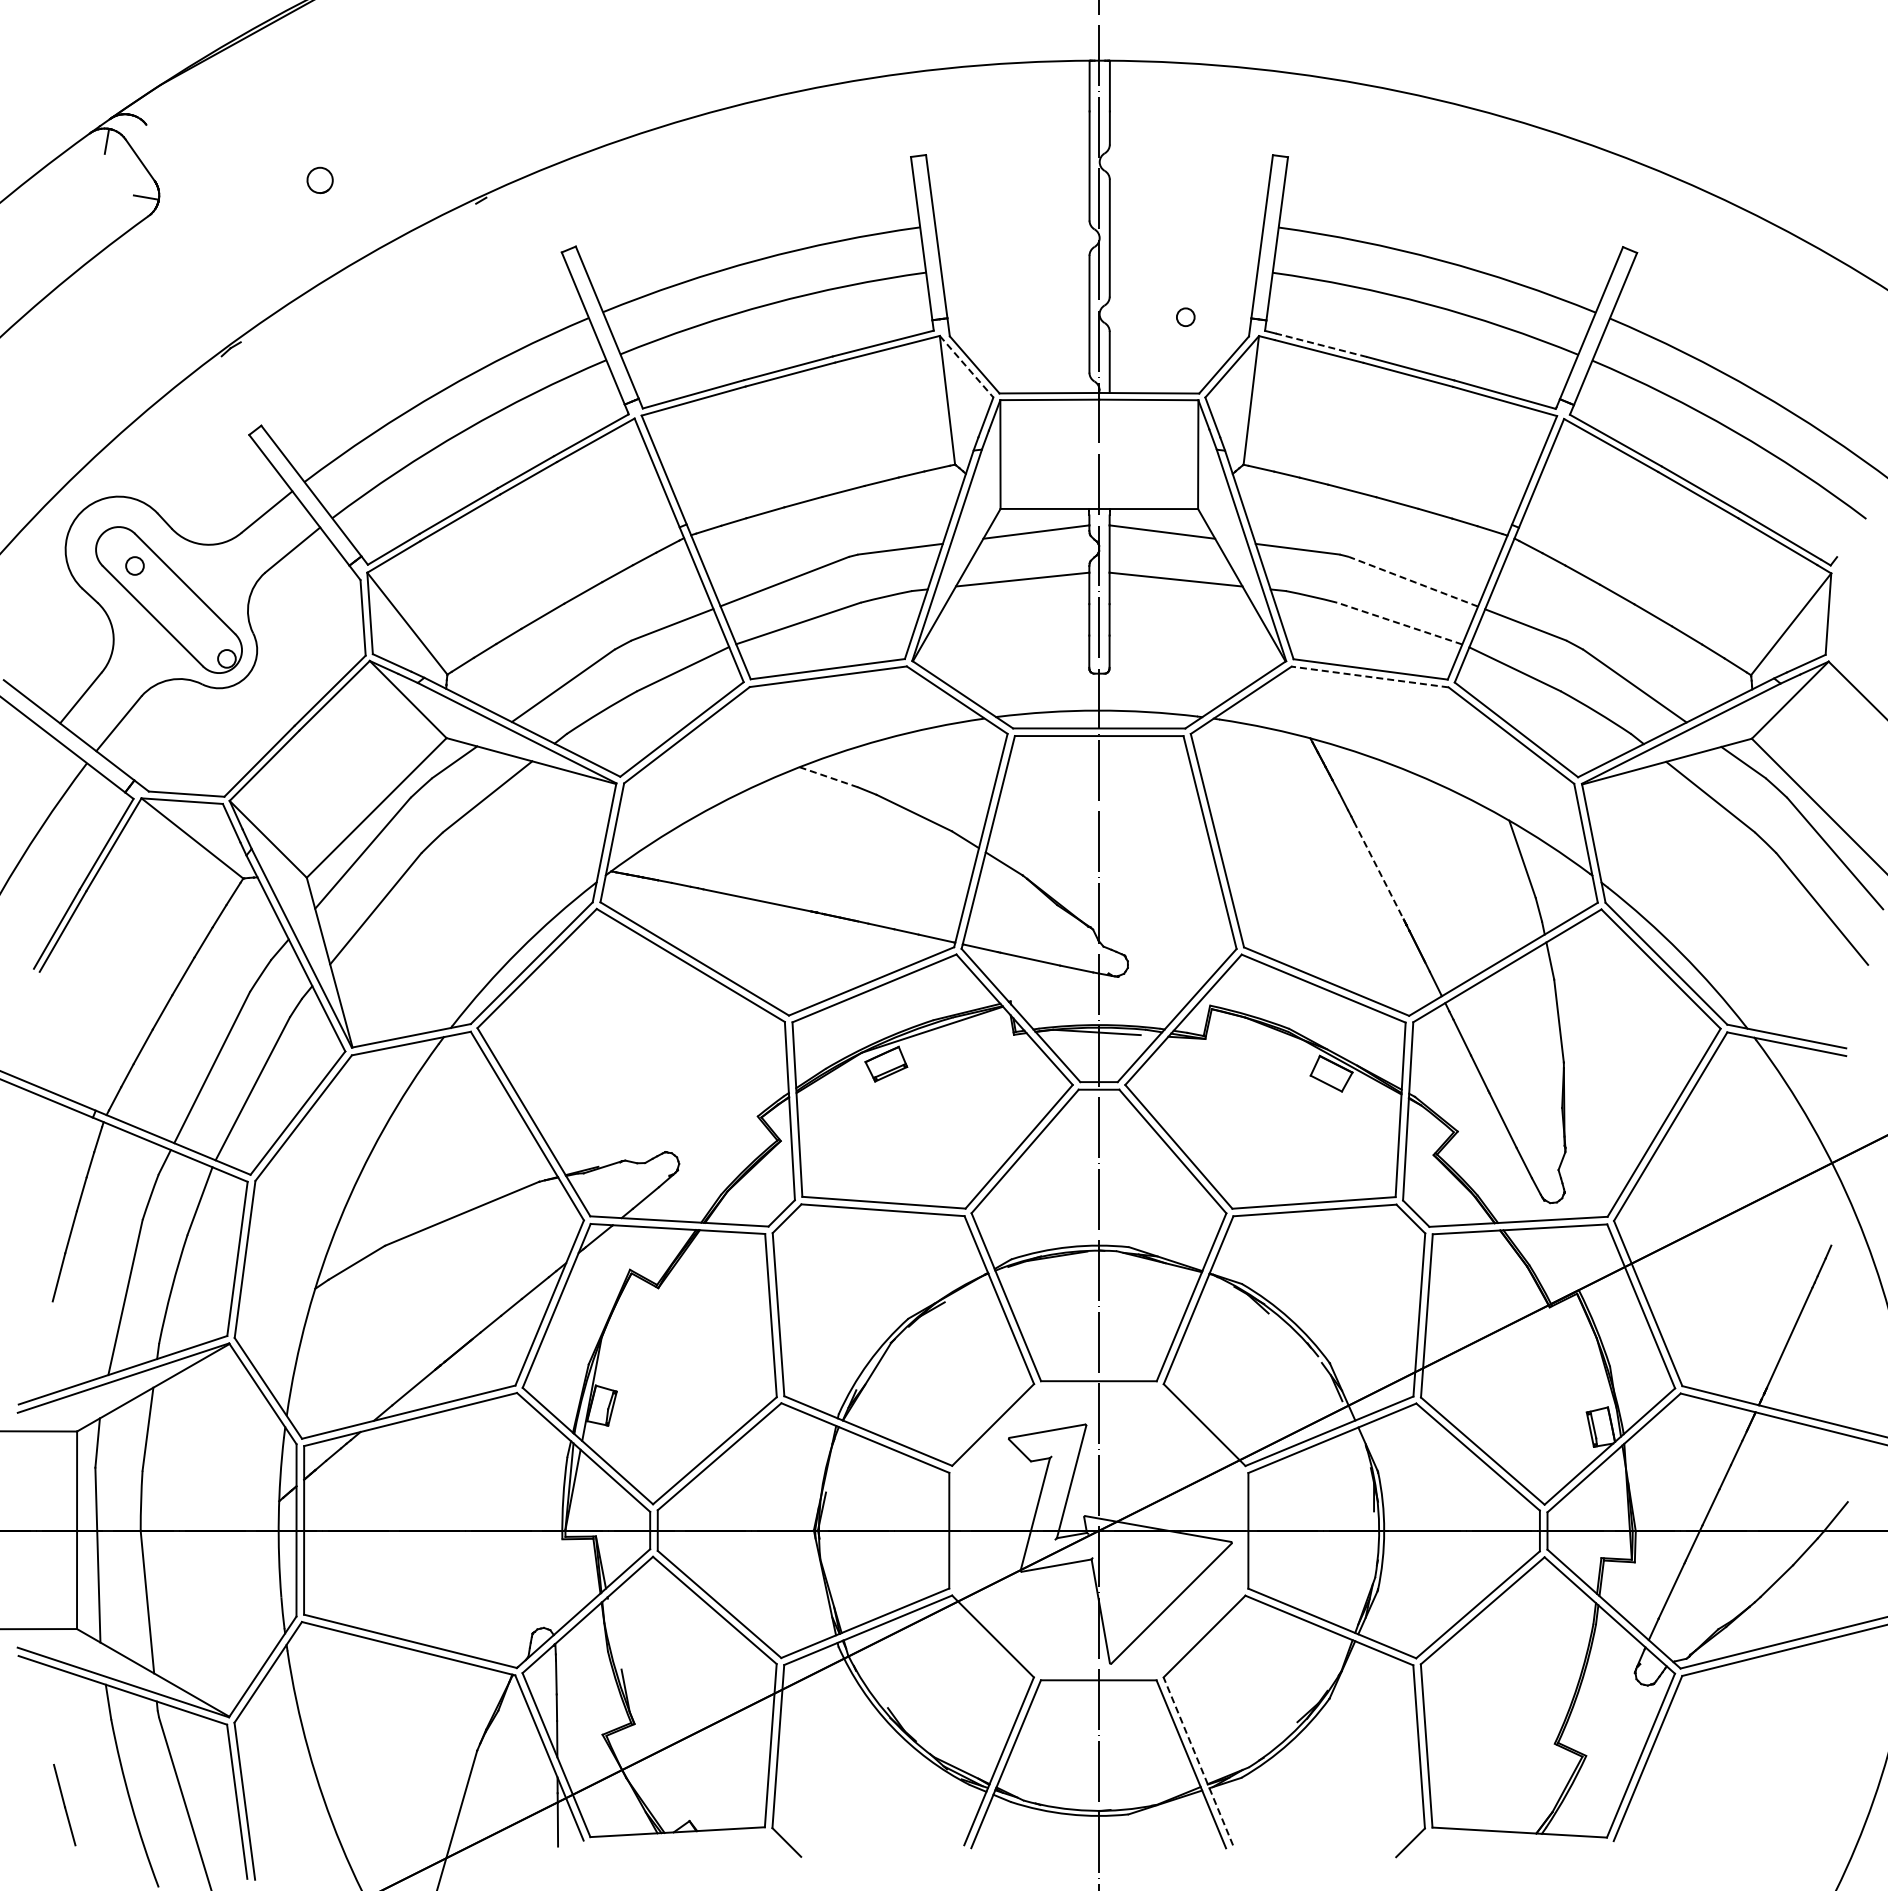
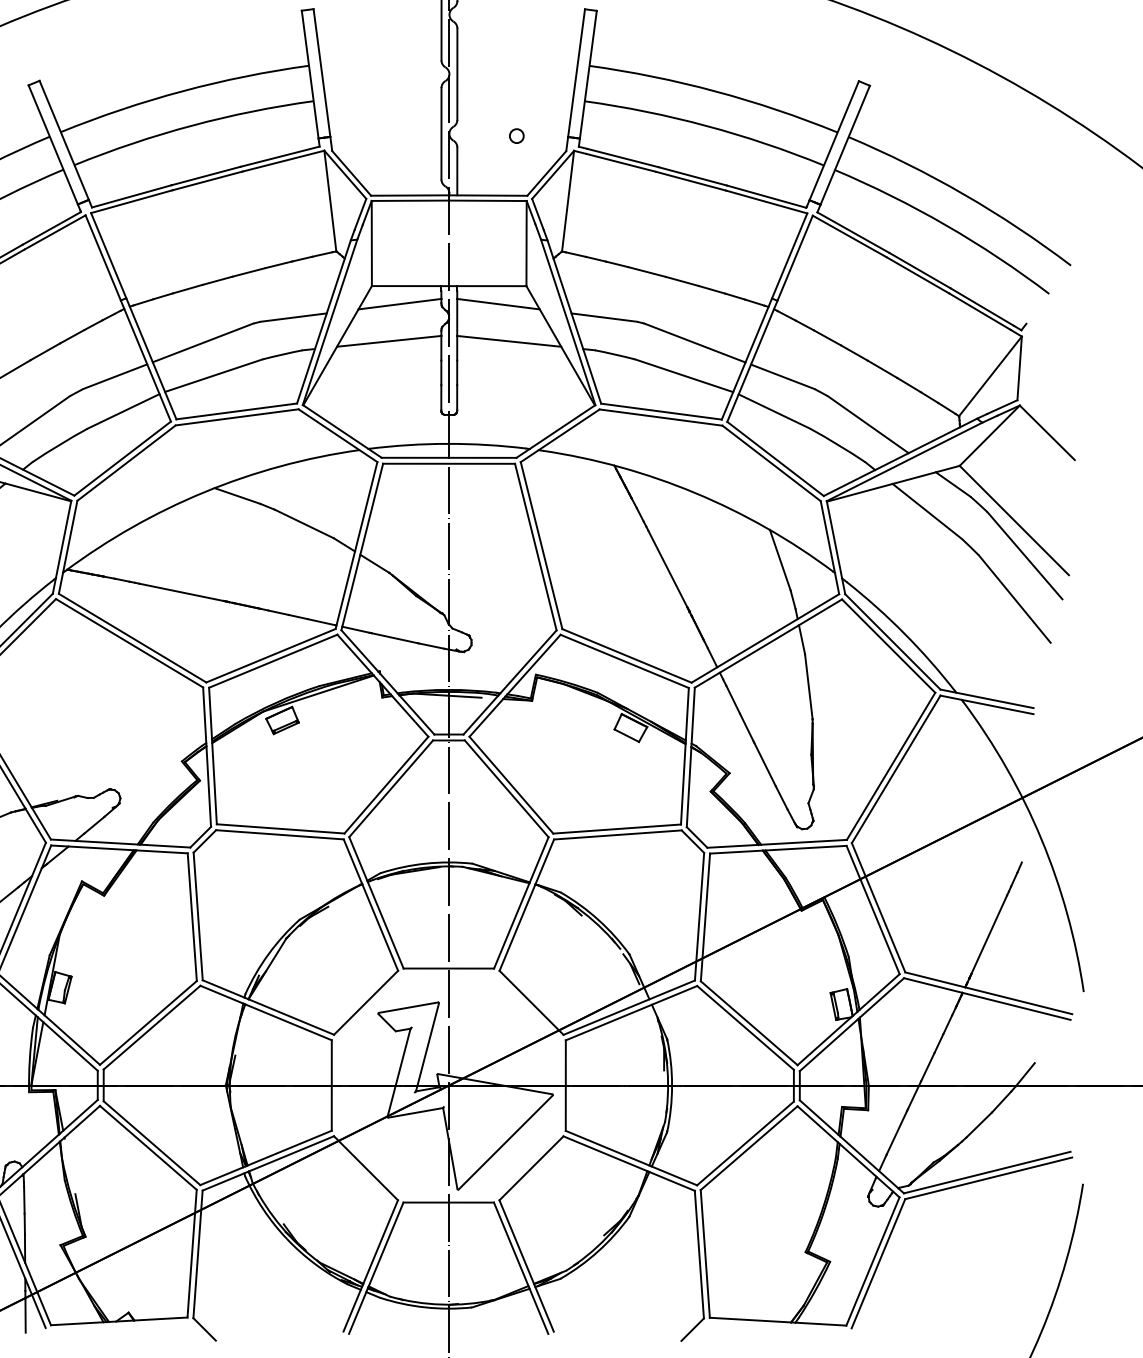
line: (1320, 345) -> (622, 158), dashed -> solid
line: (966, 366) -> (345, 174), dashed -> solid
line: (1413, 581) -> (694, 342), dashed -> solid
line: (1399, 623) -> (684, 375), dashed -> solid
line: (1369, 676) -> (660, 417), dashed -> solid
line: (828, 777) -> (237, 496), dashed -> solid
line: (1380, 873) -> (669, 571), dashed -> solid
line: (1198, 1761) -> (526, 1266), dashed -> solid

